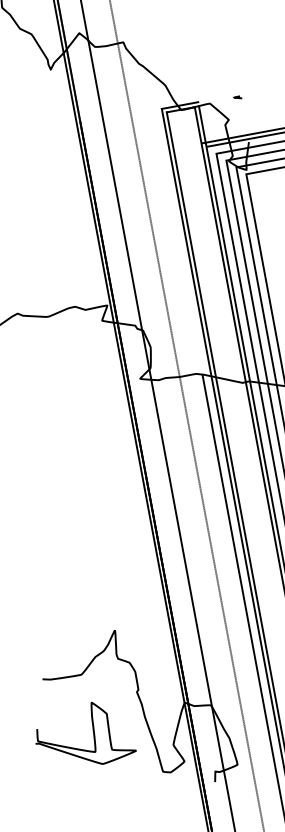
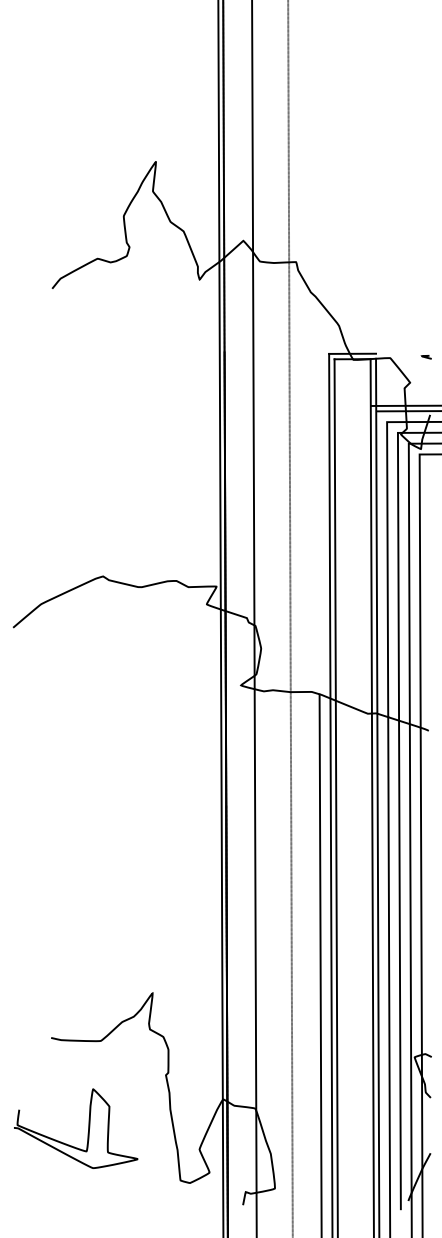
curve: (93, 733) -> (88, 1128), moved

